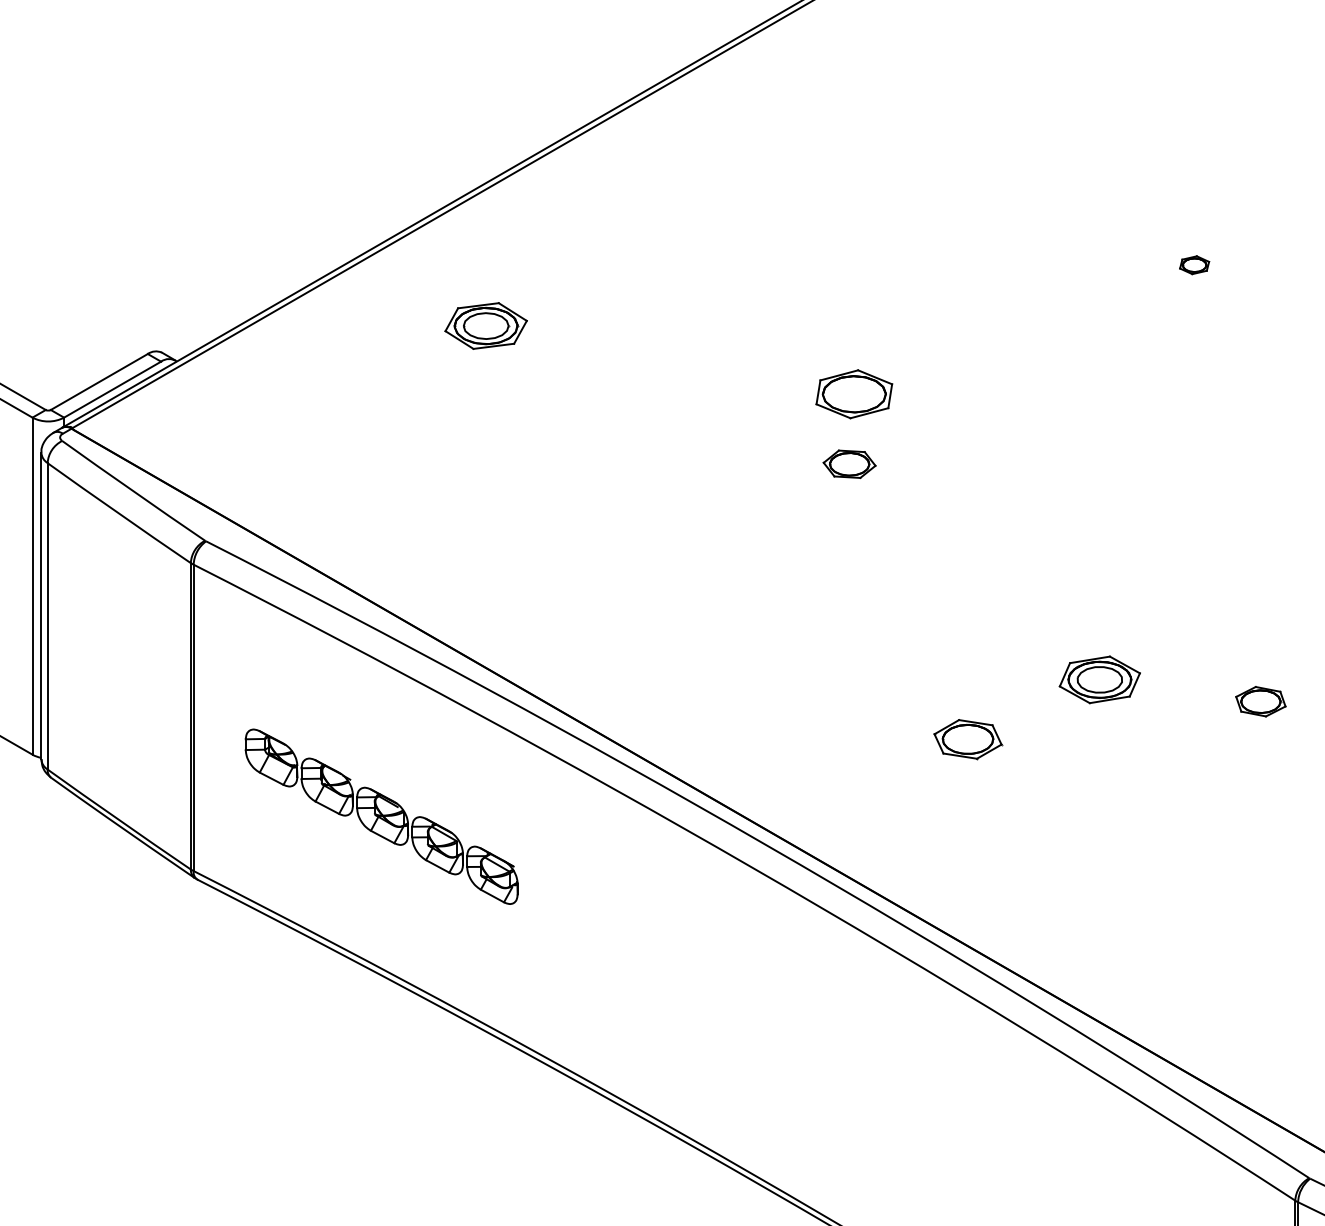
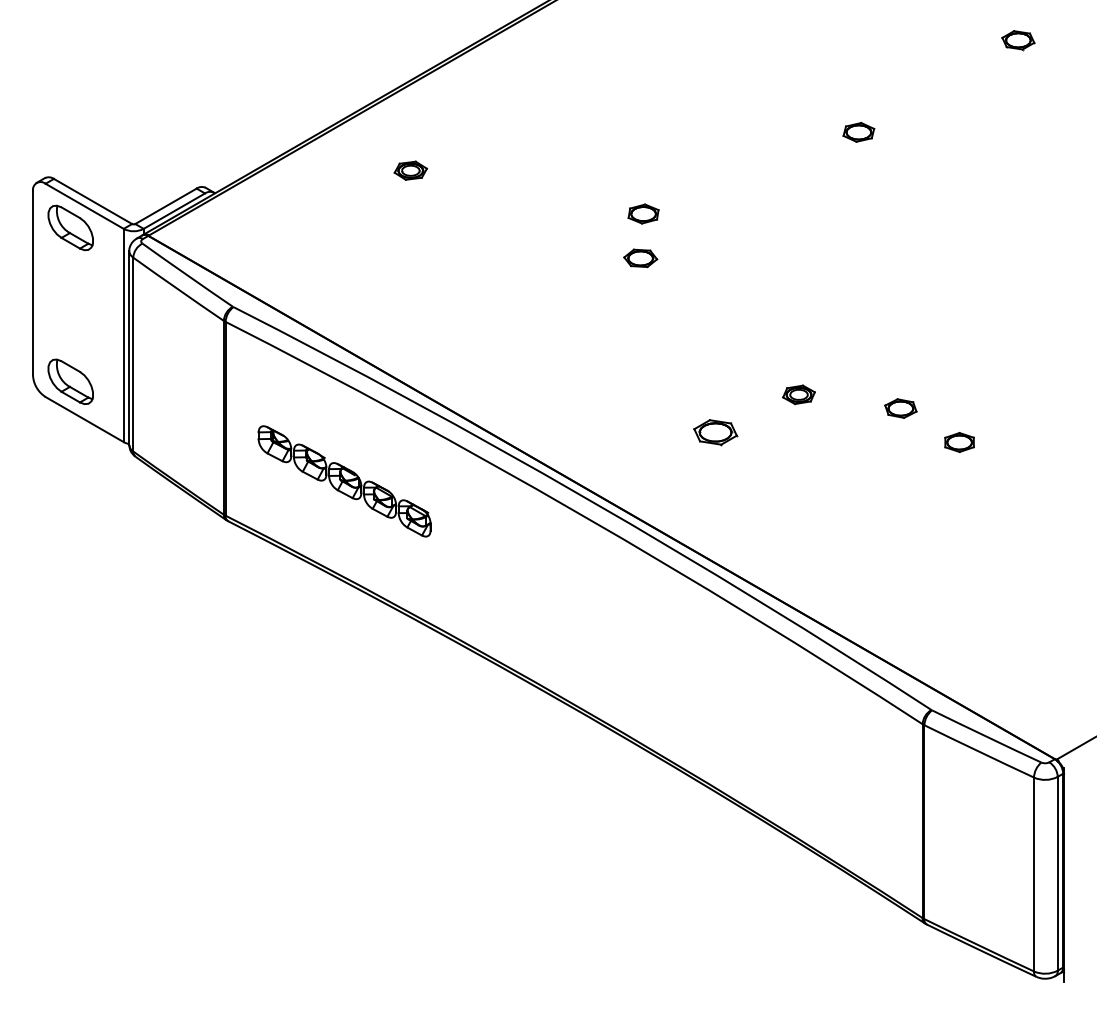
part: (1193, 265) -> (858, 132), size x1.67
part: (485, 325) -> (410, 170), size x0.62
part: (854, 393) -> (643, 213), size x0.62
part: (1099, 679) -> (798, 394), size x0.62

